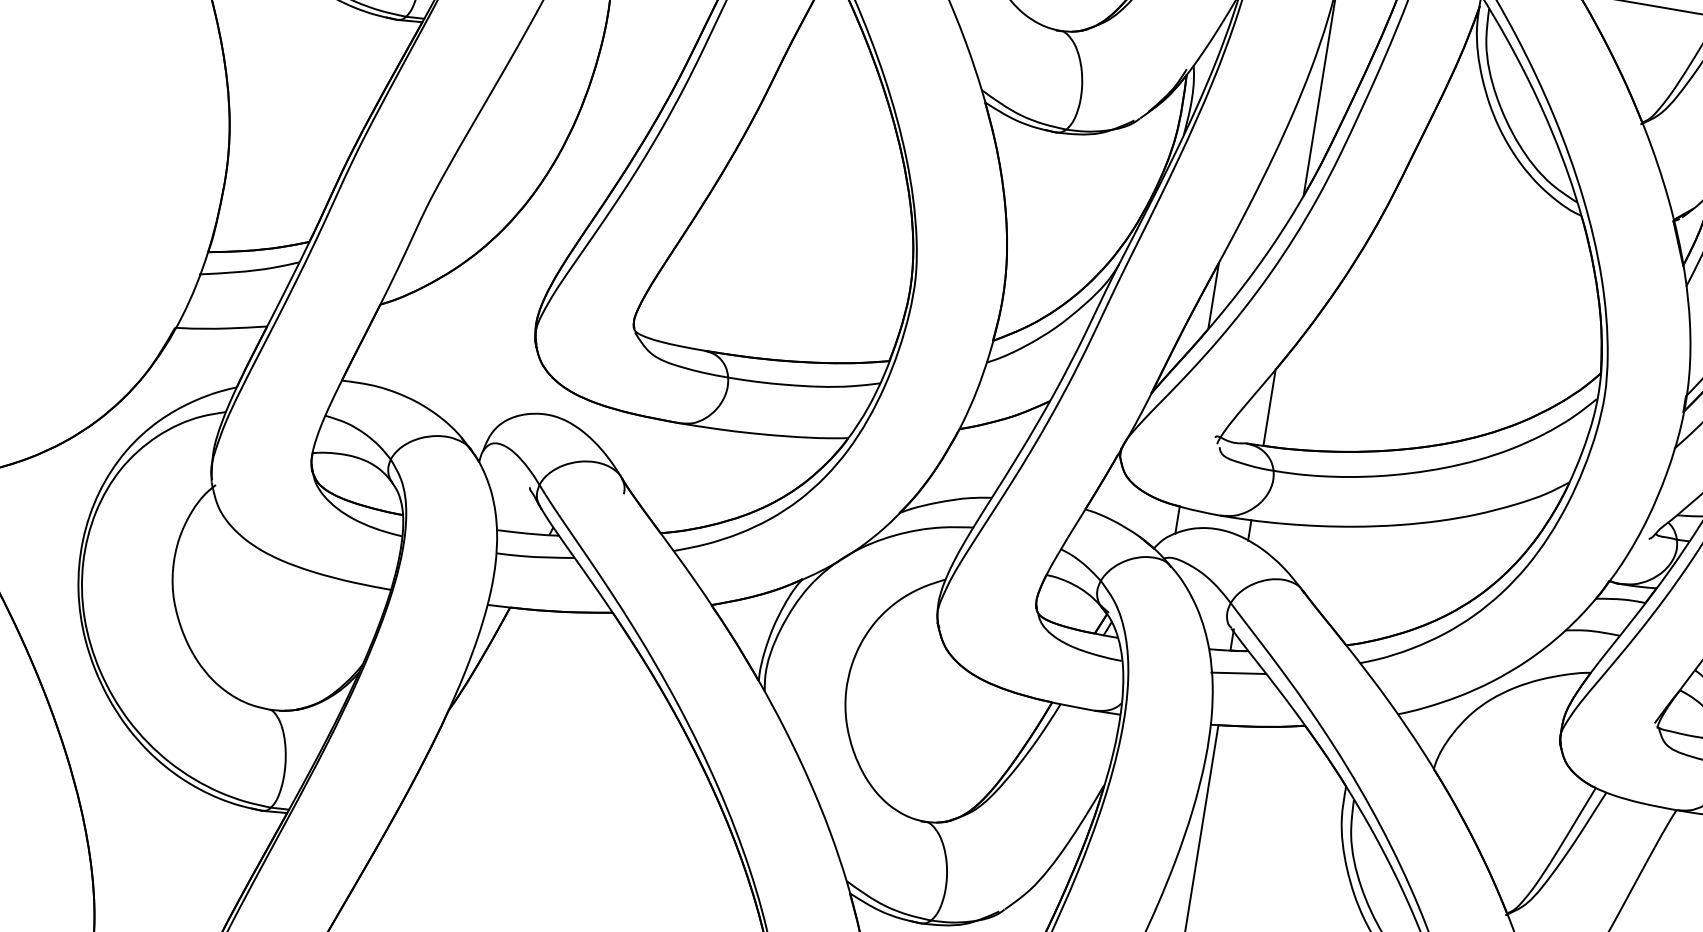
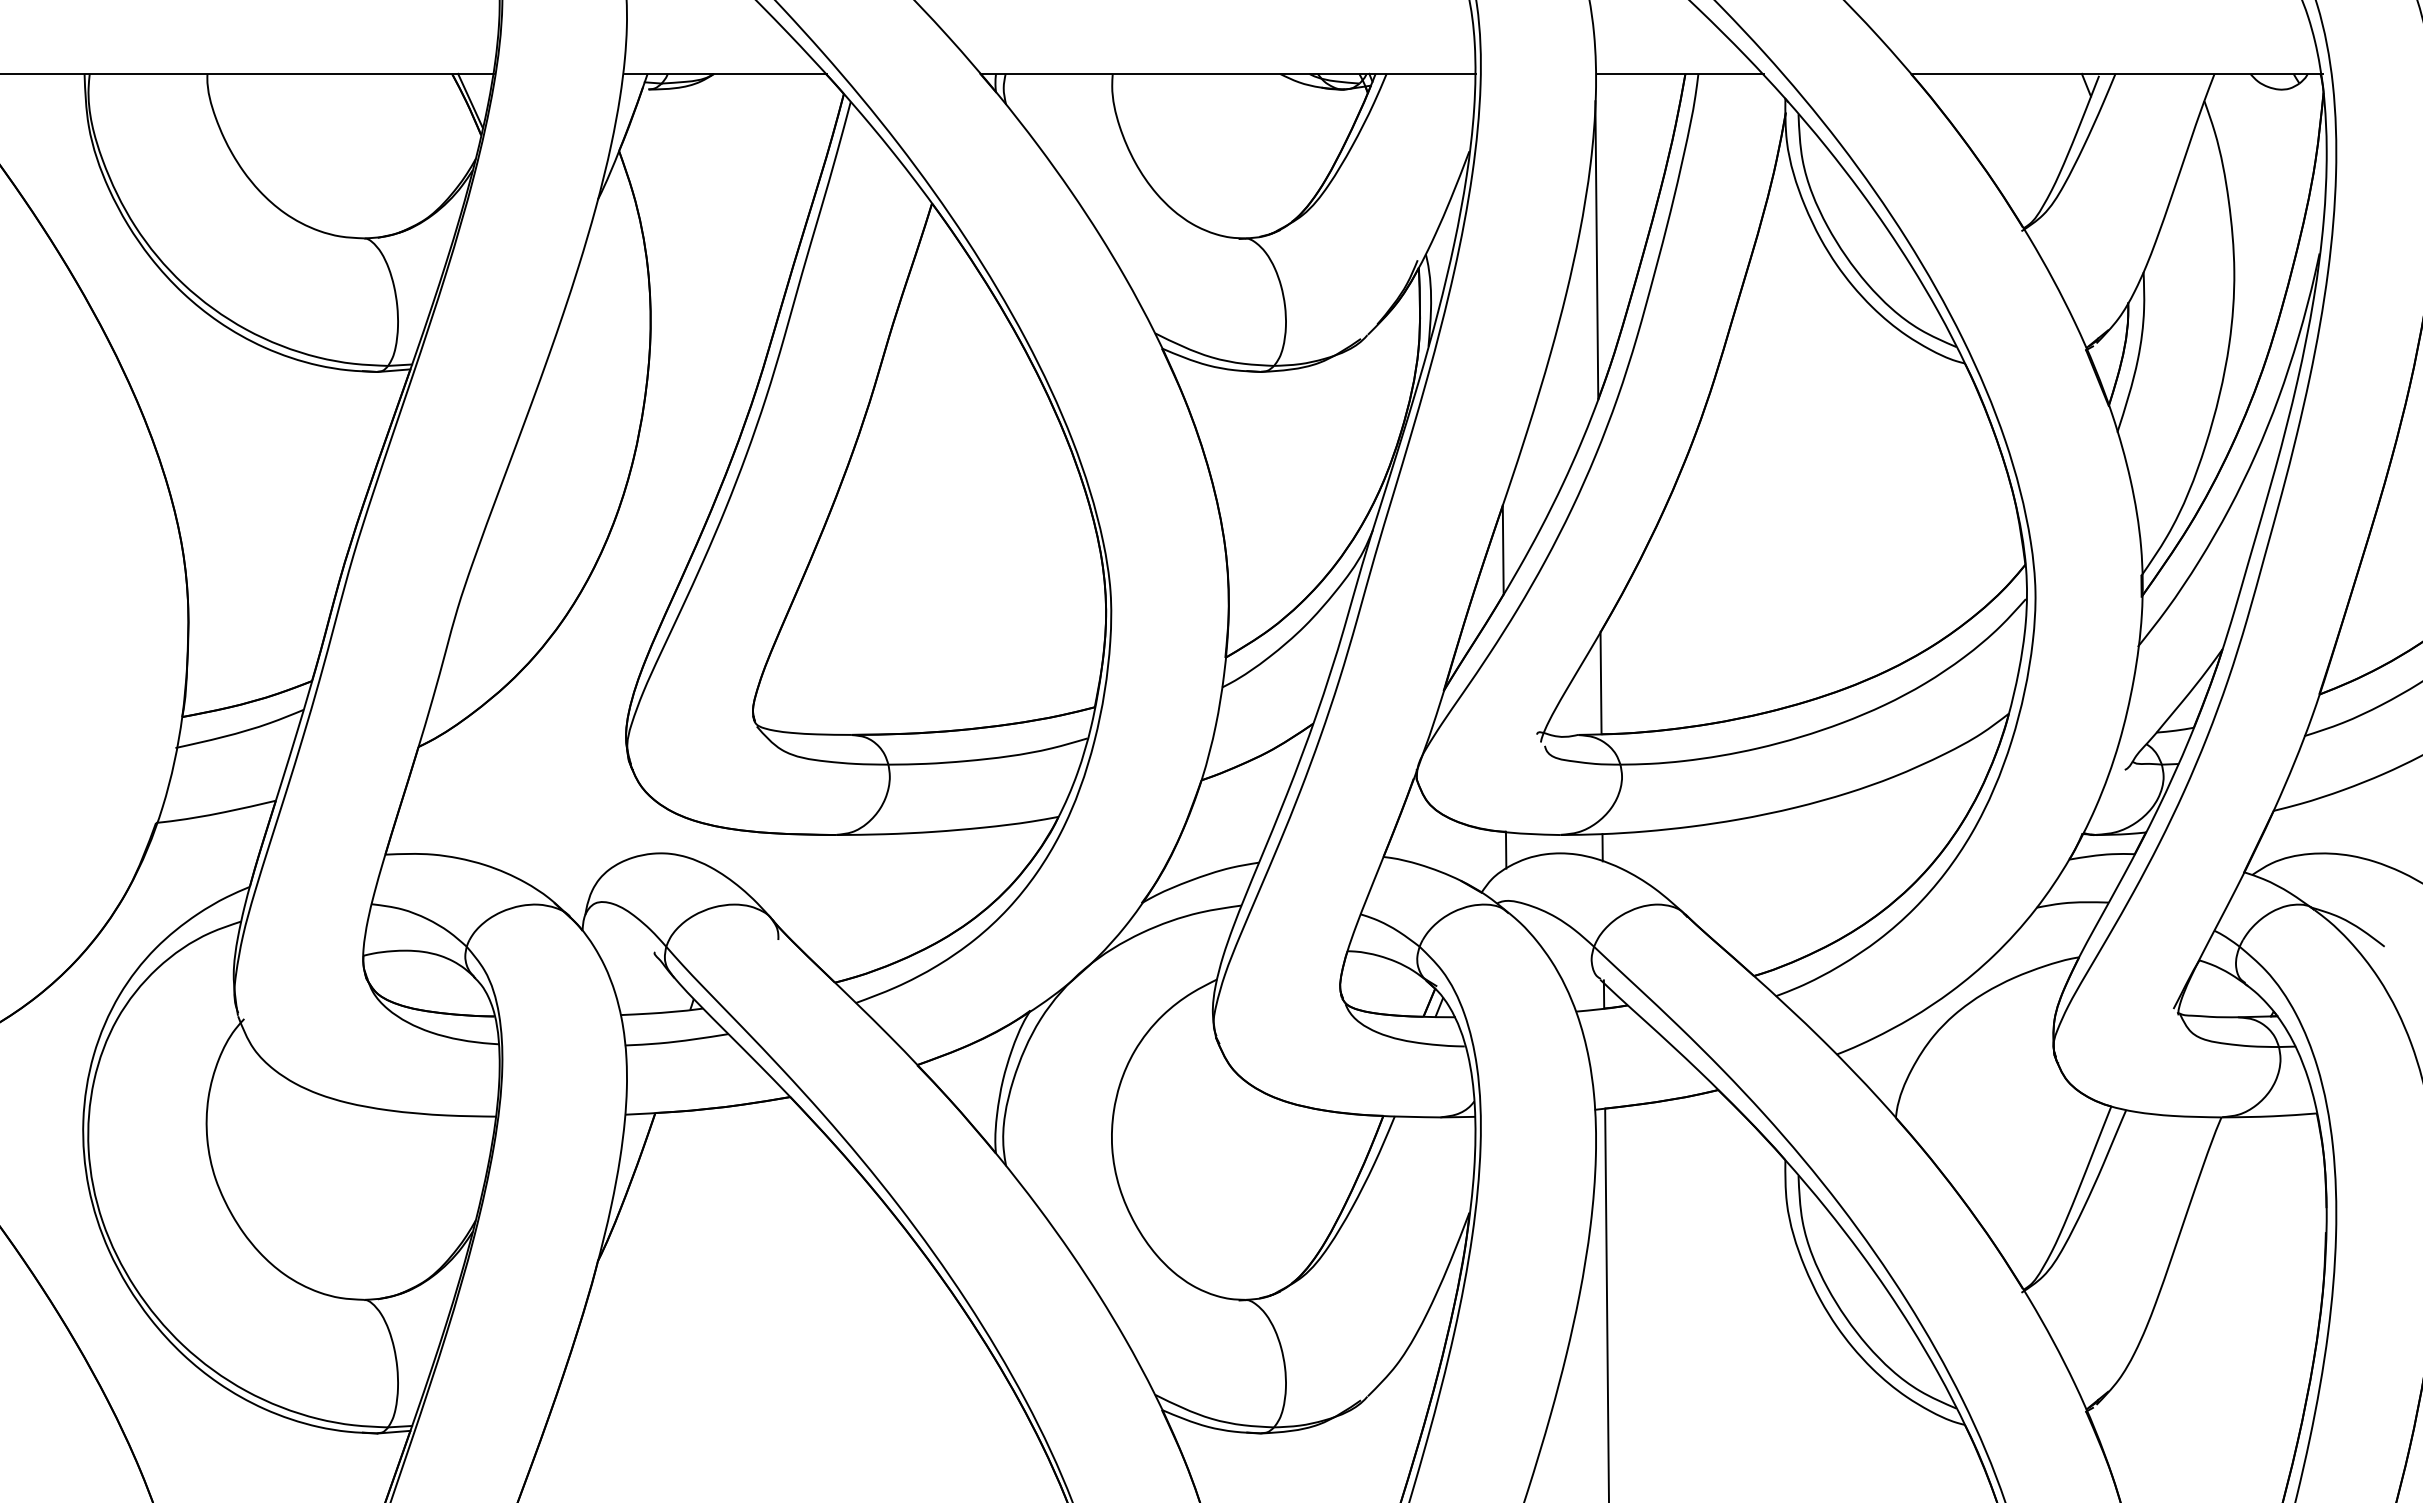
line: (1239, 673) -> (1620, 1036), removed

